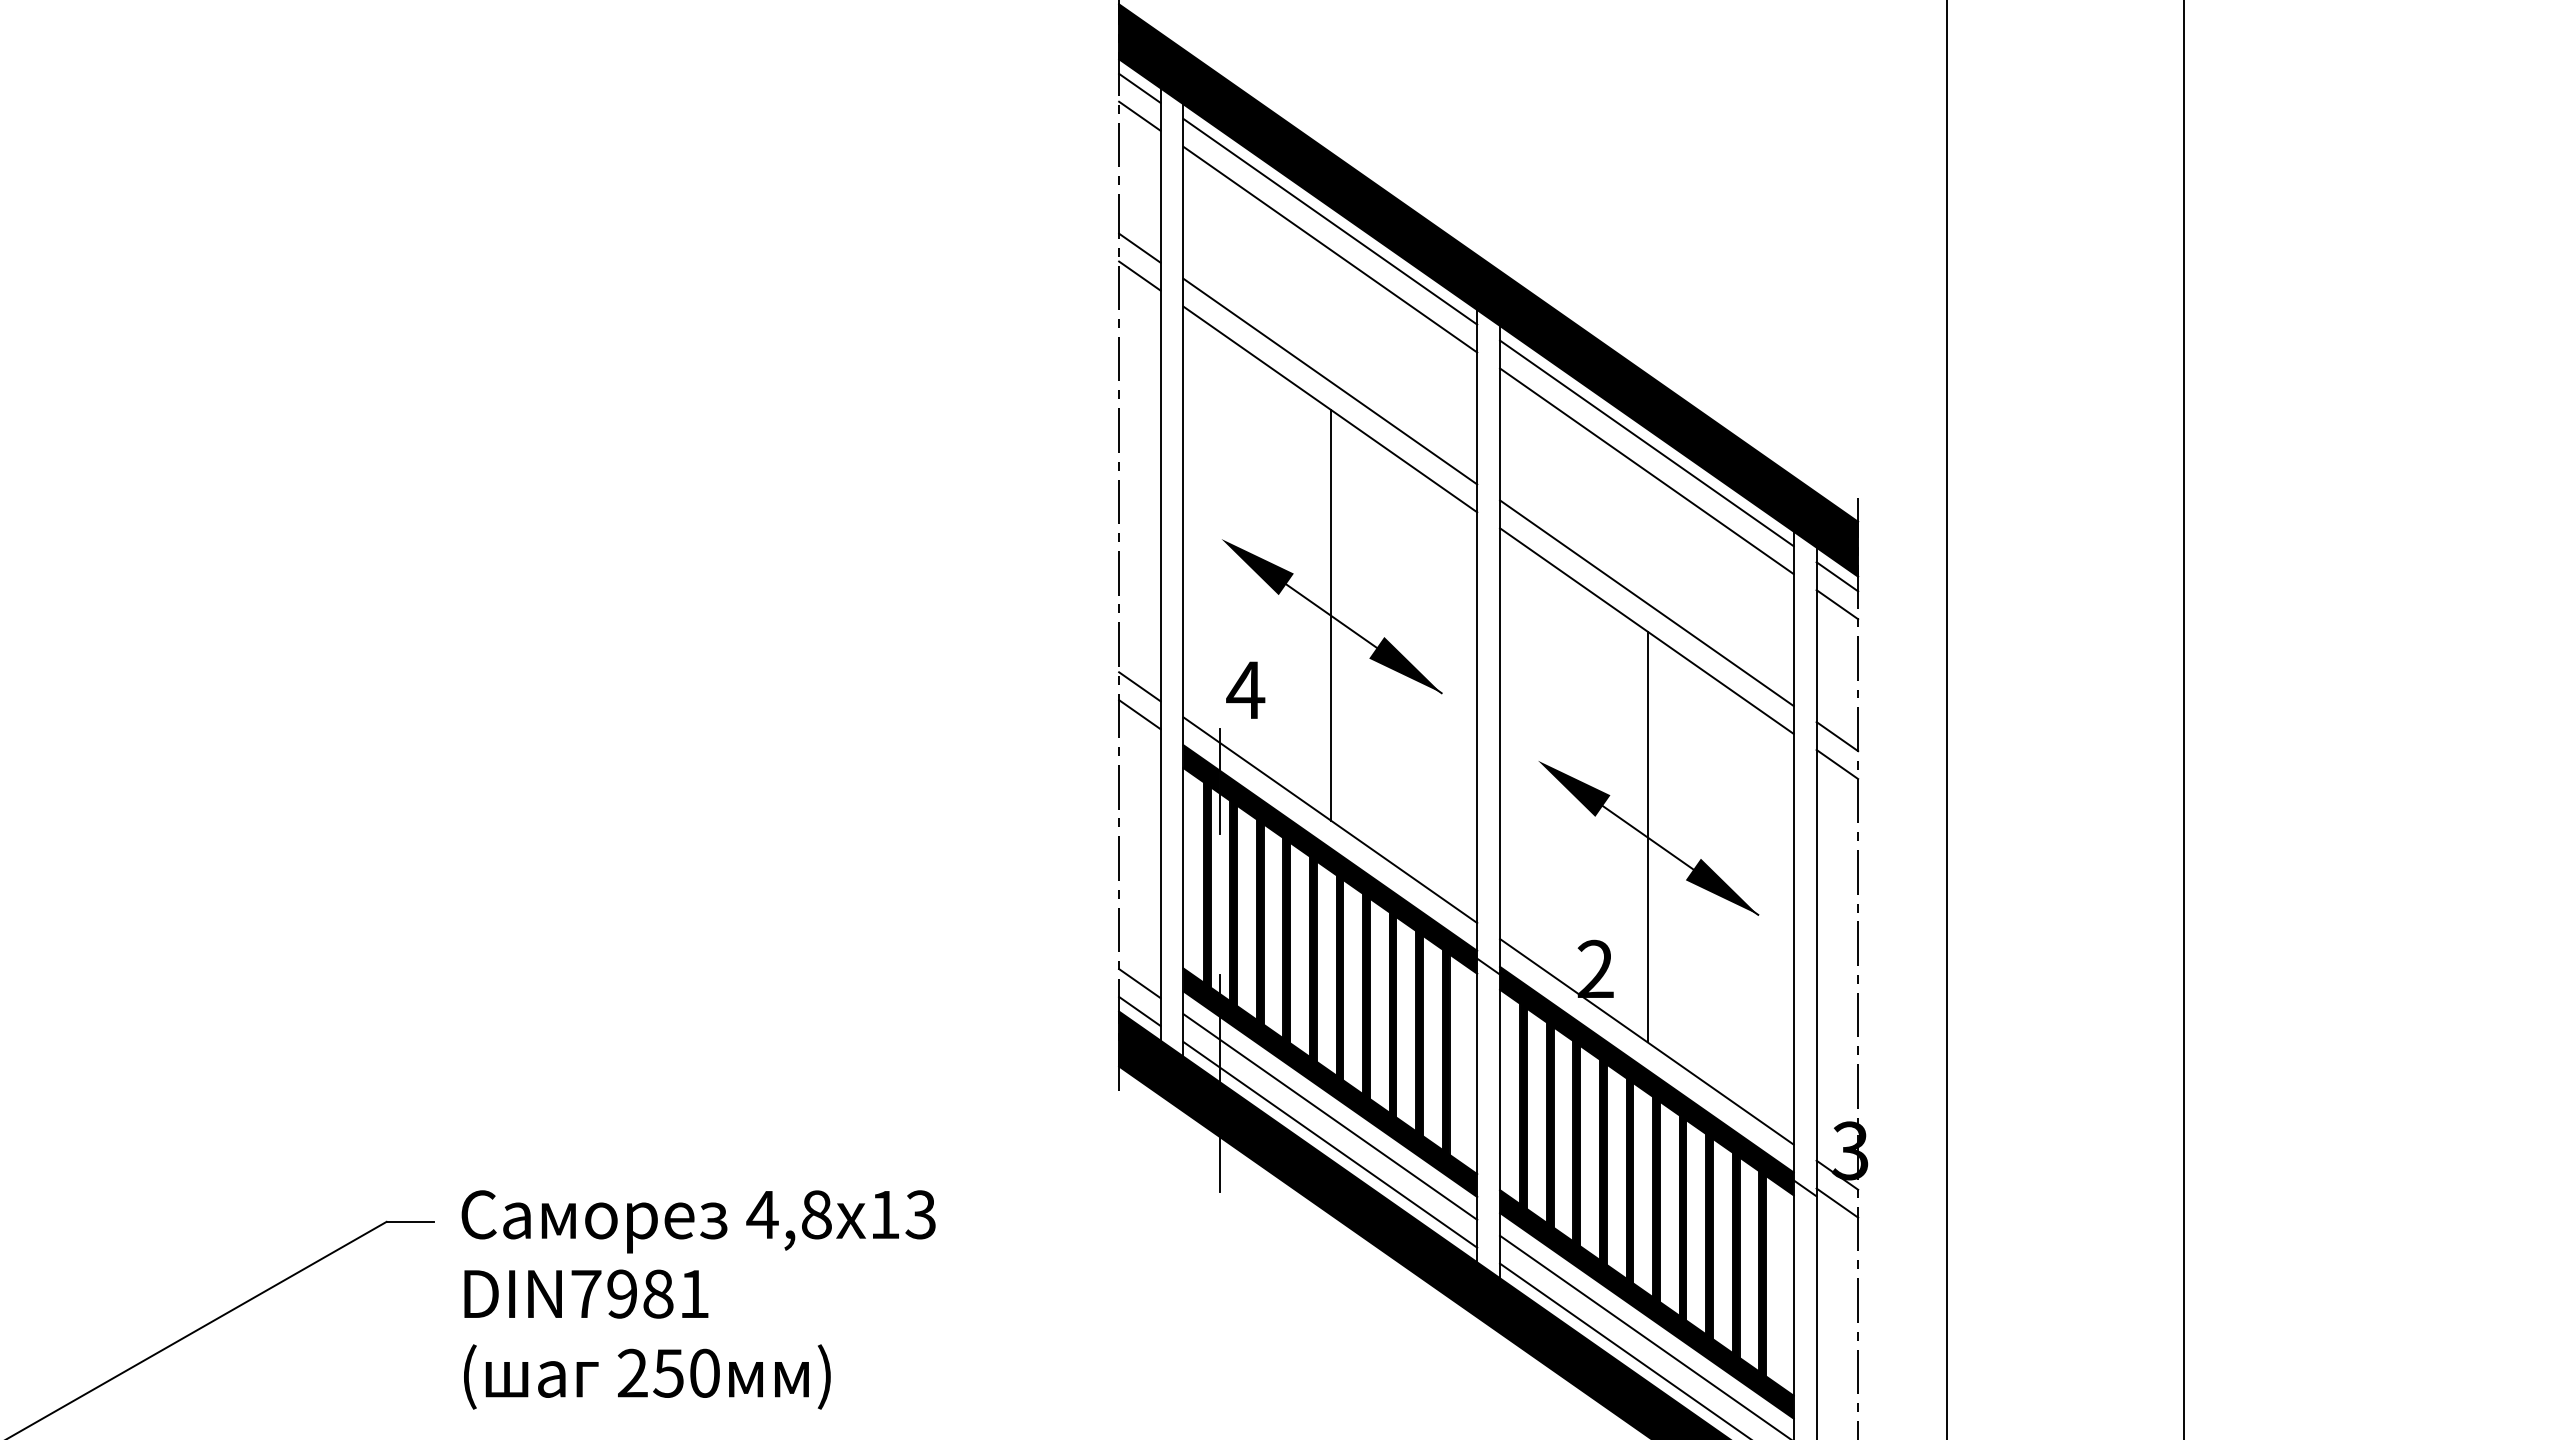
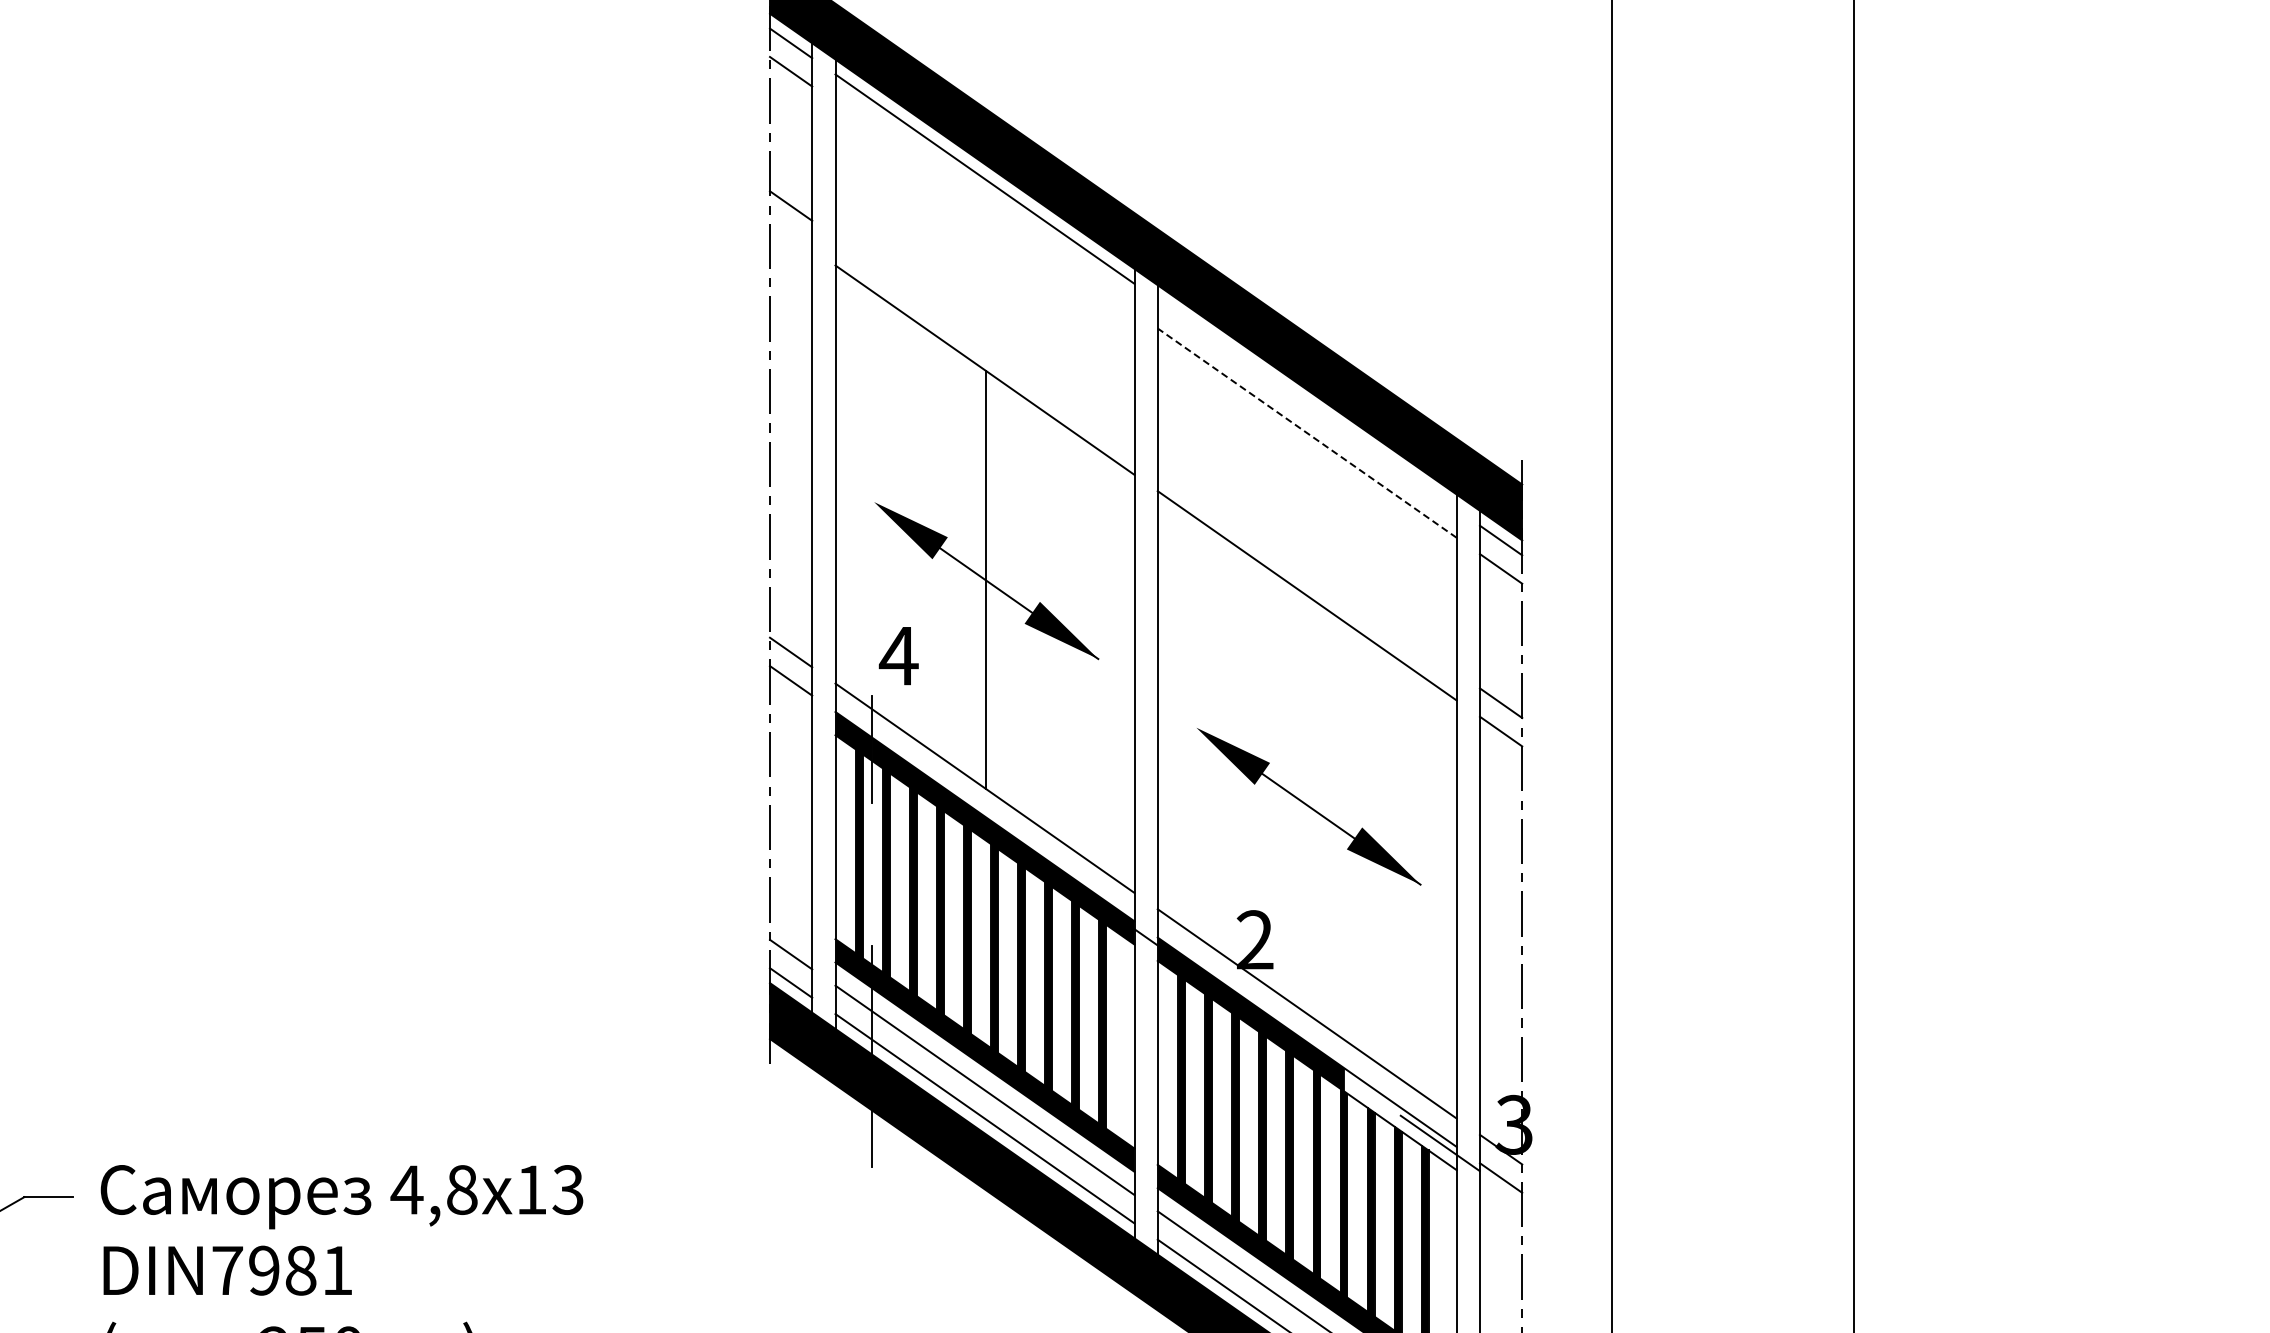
line: (1330, 249) -> (985, 207), removed
line: (1139, 275) -> (790, 233), removed
line: (1330, 381) -> (985, 341), removed
line: (1646, 443) -> (1306, 404), removed
line: (1646, 471) -> (1306, 433), solid -> dashed
line: (1646, 603) -> (1306, 567), removed
line: (1647, 836) -> (1307, 804), removed
fill: (1731, 1140) -> (1393, 1114), removed

